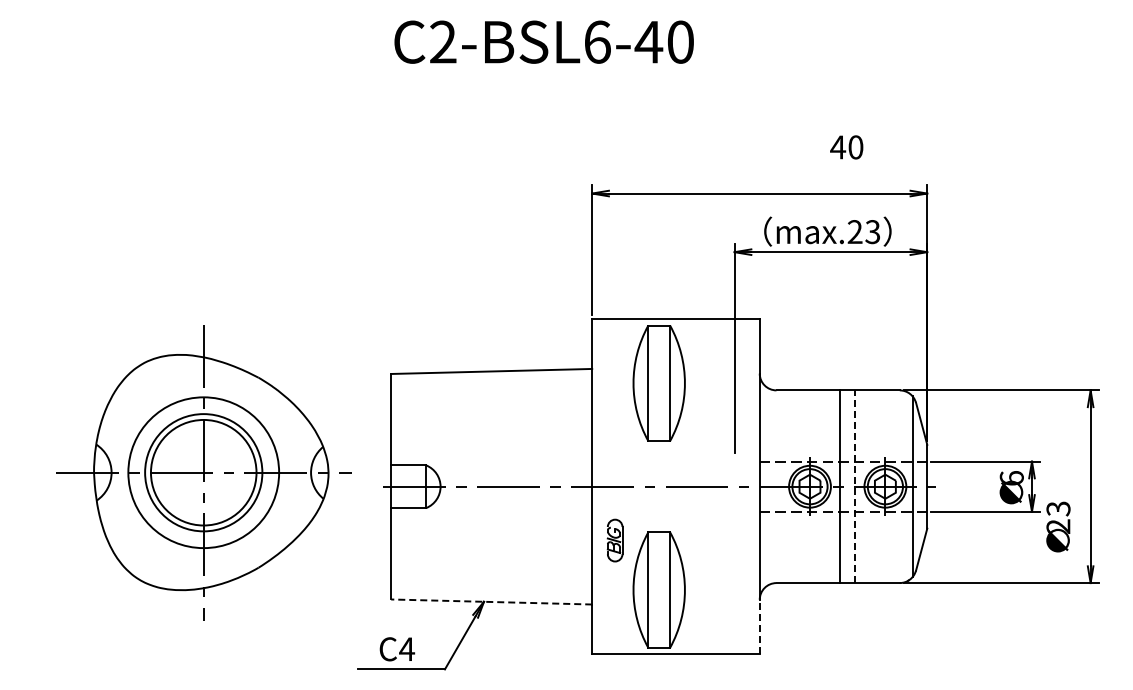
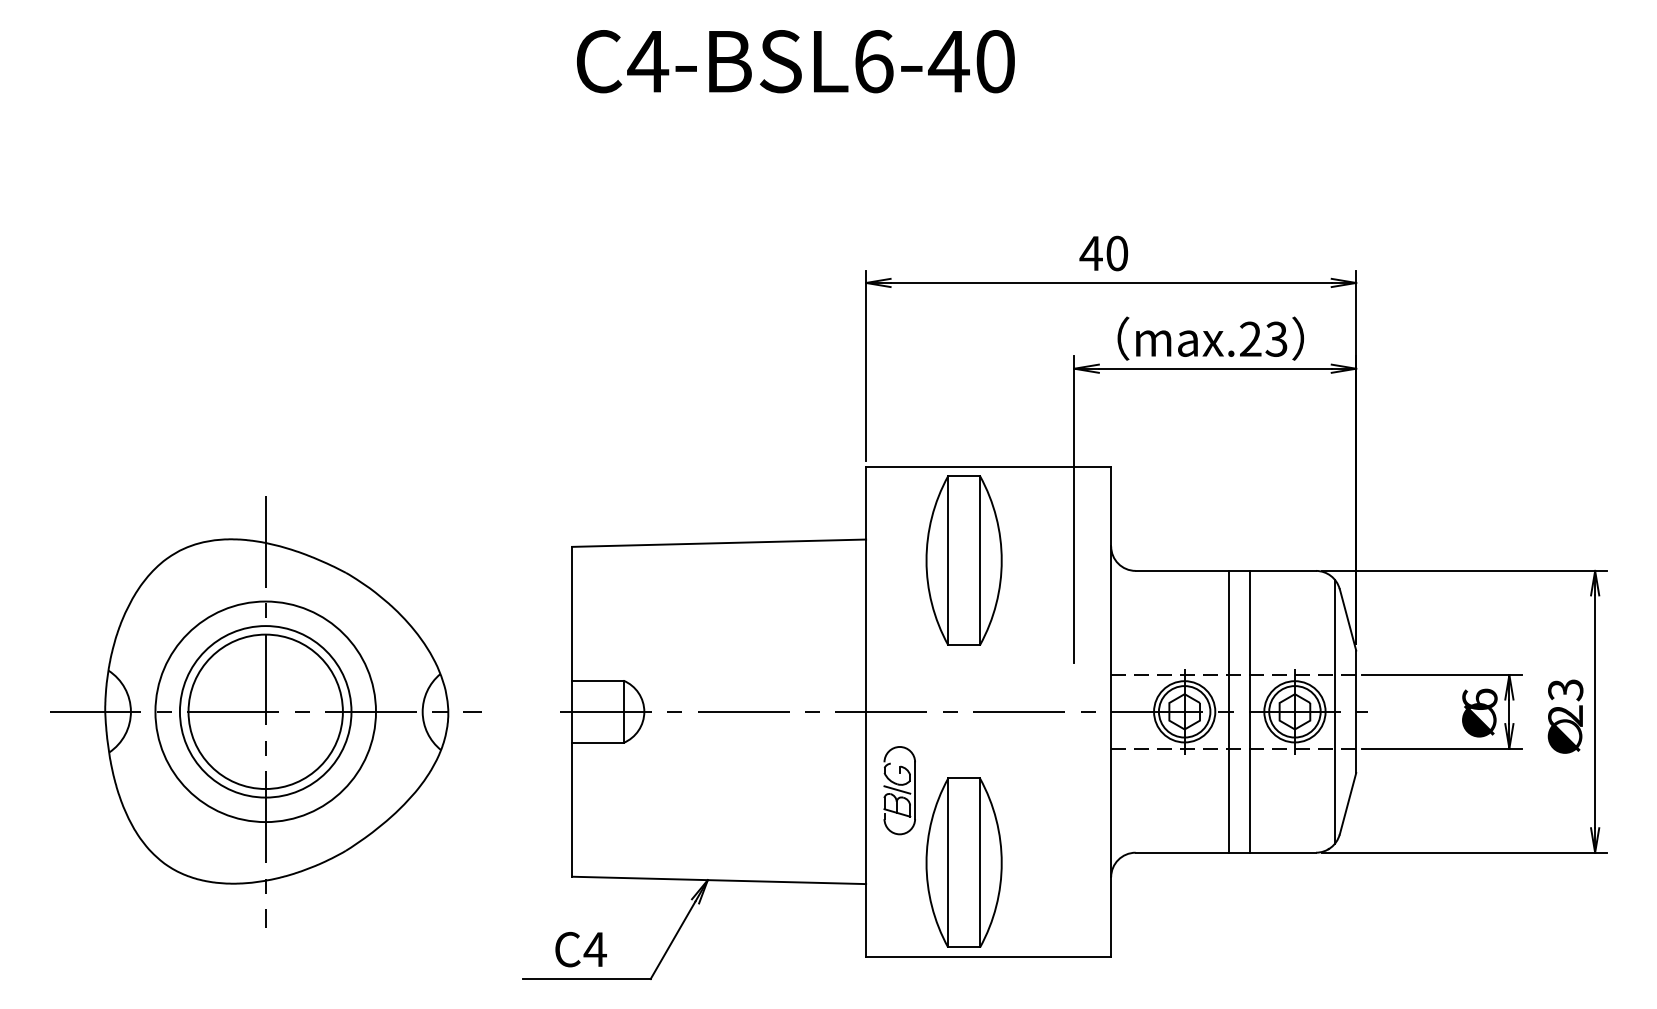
text: (442, 41) -> (647, 60), C2-BSL6-40 -> C4-BSL6-40
text: (846, 147) -> (1103, 253), moved
part: (203, 472) -> (265, 711), moved
line: (854, 486) -> (1249, 711), dashed -> solid
text: (1058, 526) -> (1565, 715), moved
part: (614, 540) -> (898, 790), size x1.43
line: (491, 602) -> (718, 881), dashed -> solid
line: (759, 626) -> (1110, 916), dashed -> solid

